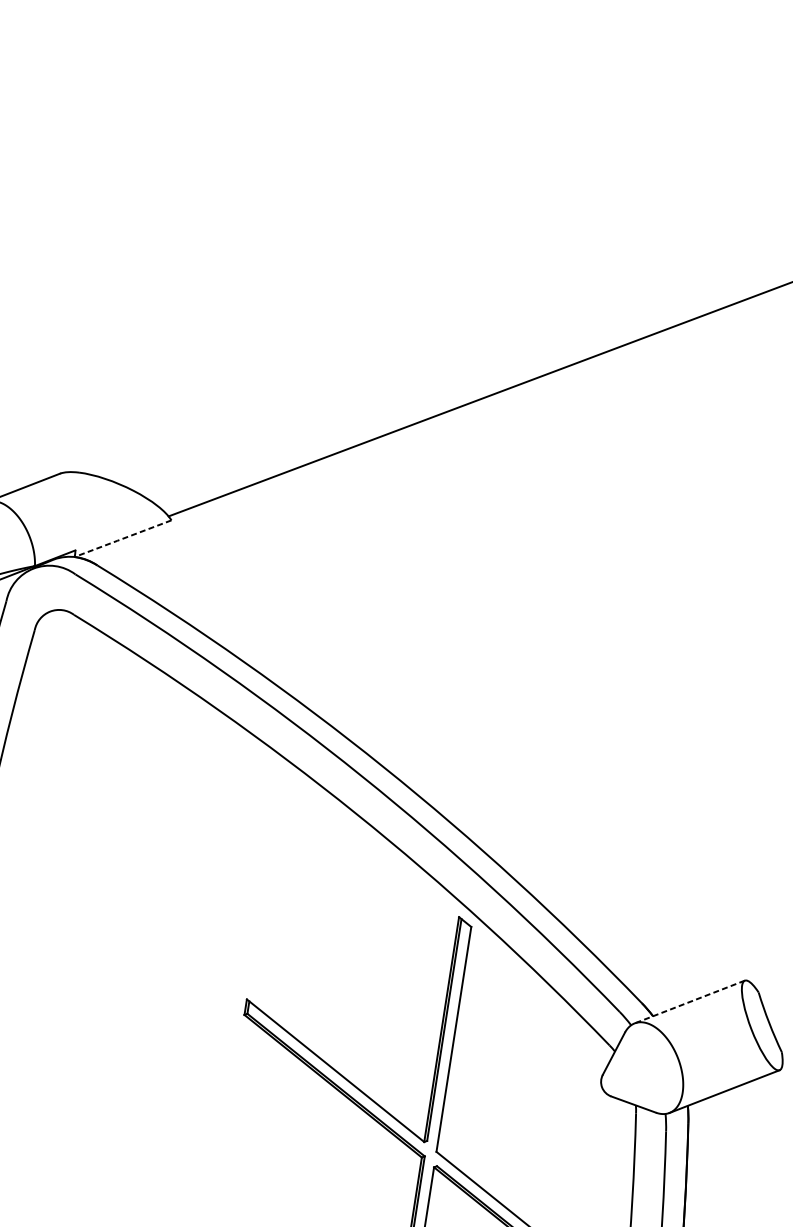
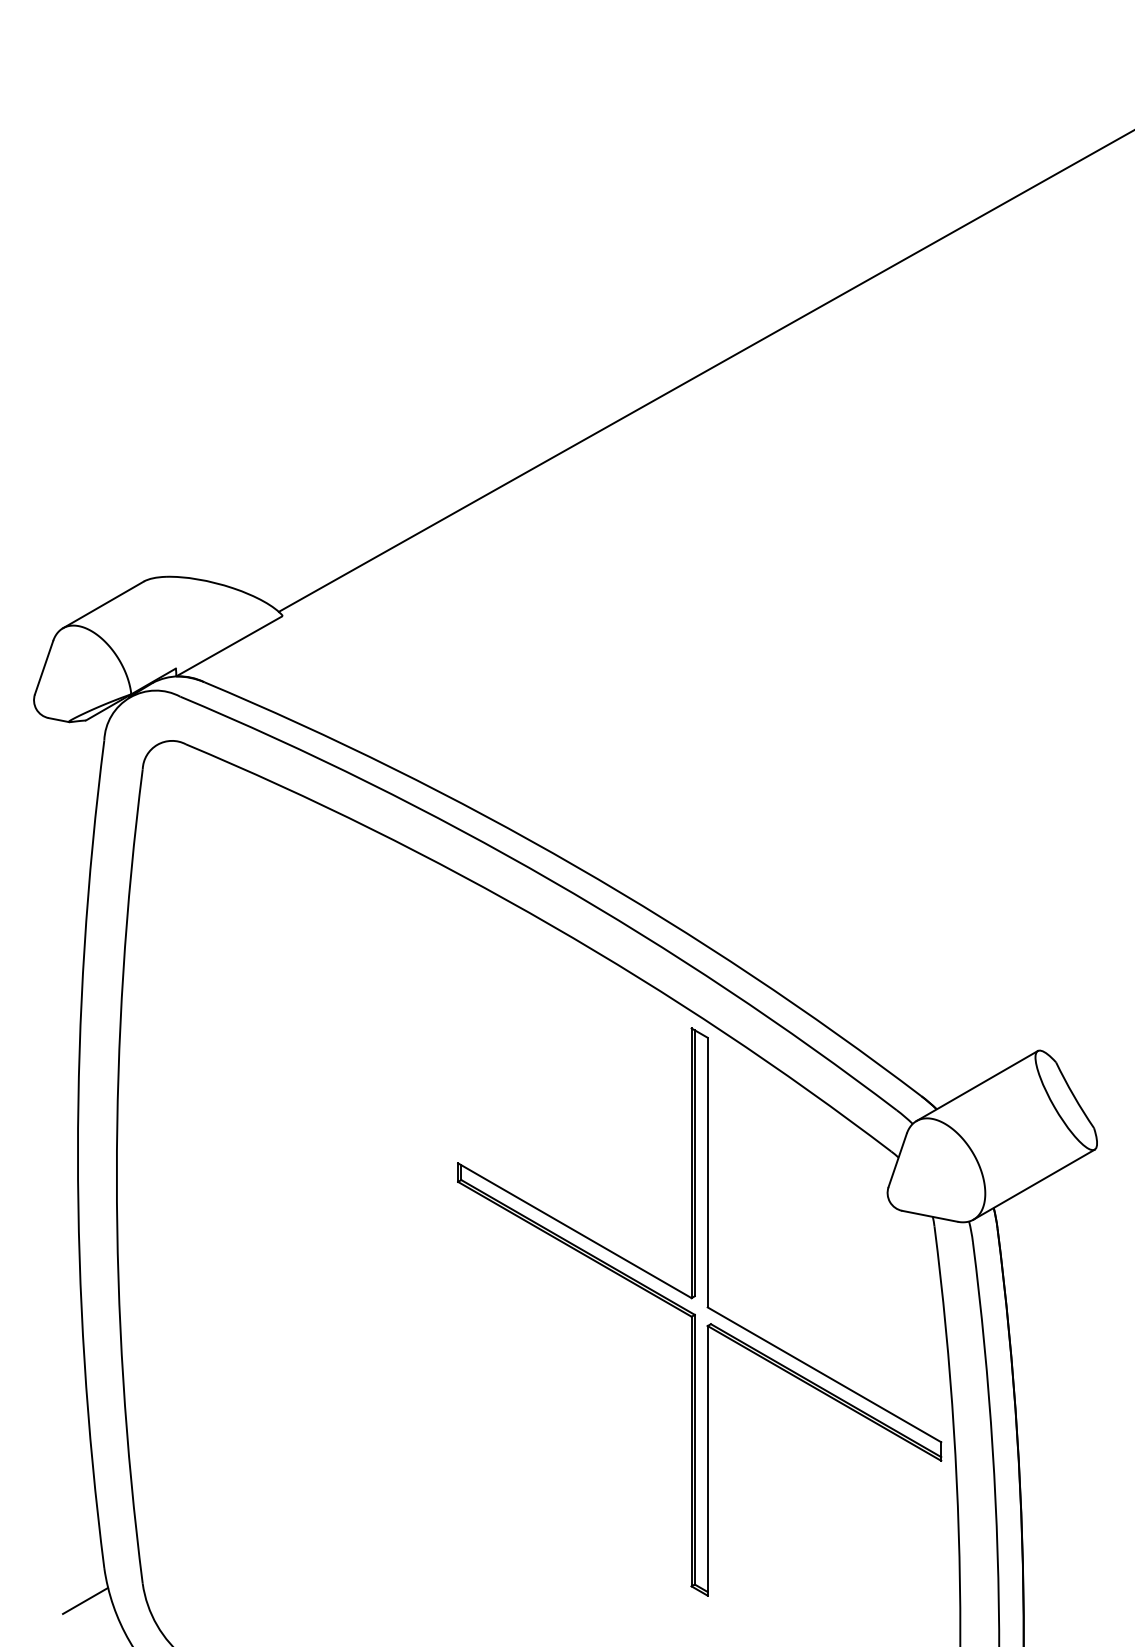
line: (122, 538) -> (229, 646), dashed -> solid
line: (689, 1002) -> (976, 1086), dashed -> solid

